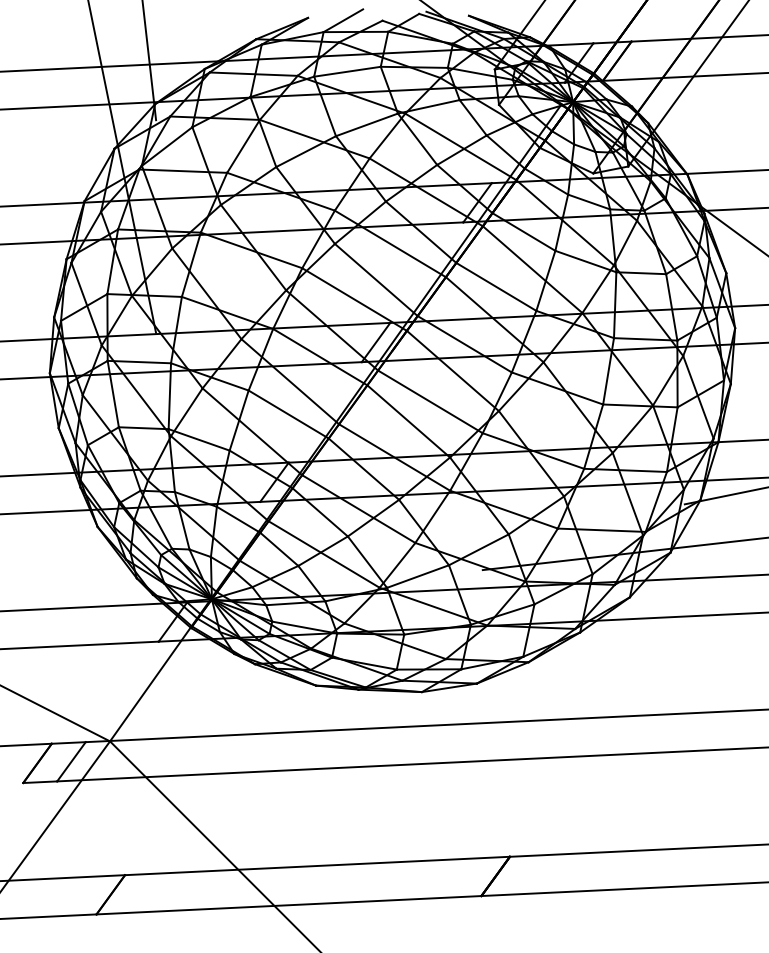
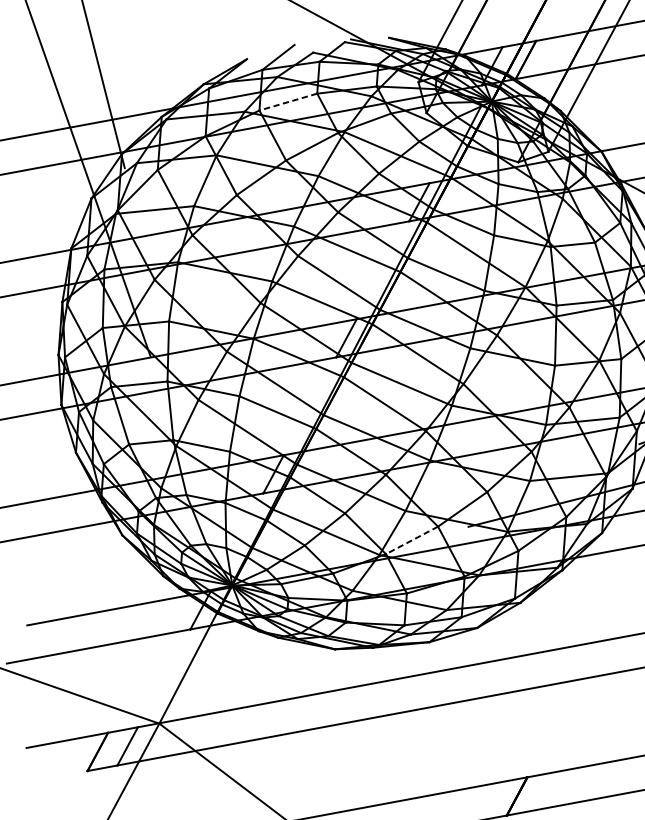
line: (347, 71) -> (288, 101), solid -> dashed
line: (418, 576) -> (412, 540), solid -> dashed

